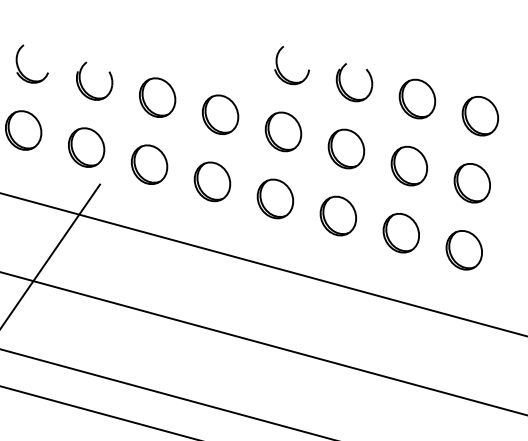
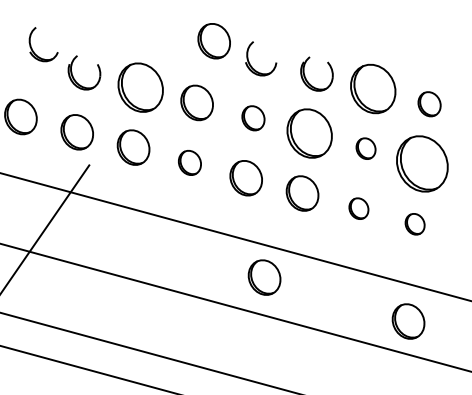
part: (238, 46) -> (213, 41), added
part: (22, 71) -> (34, 51), moved
part: (157, 97) -> (140, 87), size x1.4
part: (417, 98) -> (373, 88), size x1.4
part: (480, 116) -> (429, 104), size x0.7
part: (283, 132) -> (253, 118), size x0.7
part: (346, 148) -> (309, 133), size x1.4
part: (408, 165) -> (365, 148), size x0.6
part: (212, 181) -> (189, 162), size x0.7
part: (472, 183) -> (422, 164), size x1.6
part: (400, 232) -> (358, 208), size x0.6
part: (463, 250) -> (414, 224), size x0.6
part: (295, 309) -> (264, 277), added
part: (456, 359) -> (408, 321), added

